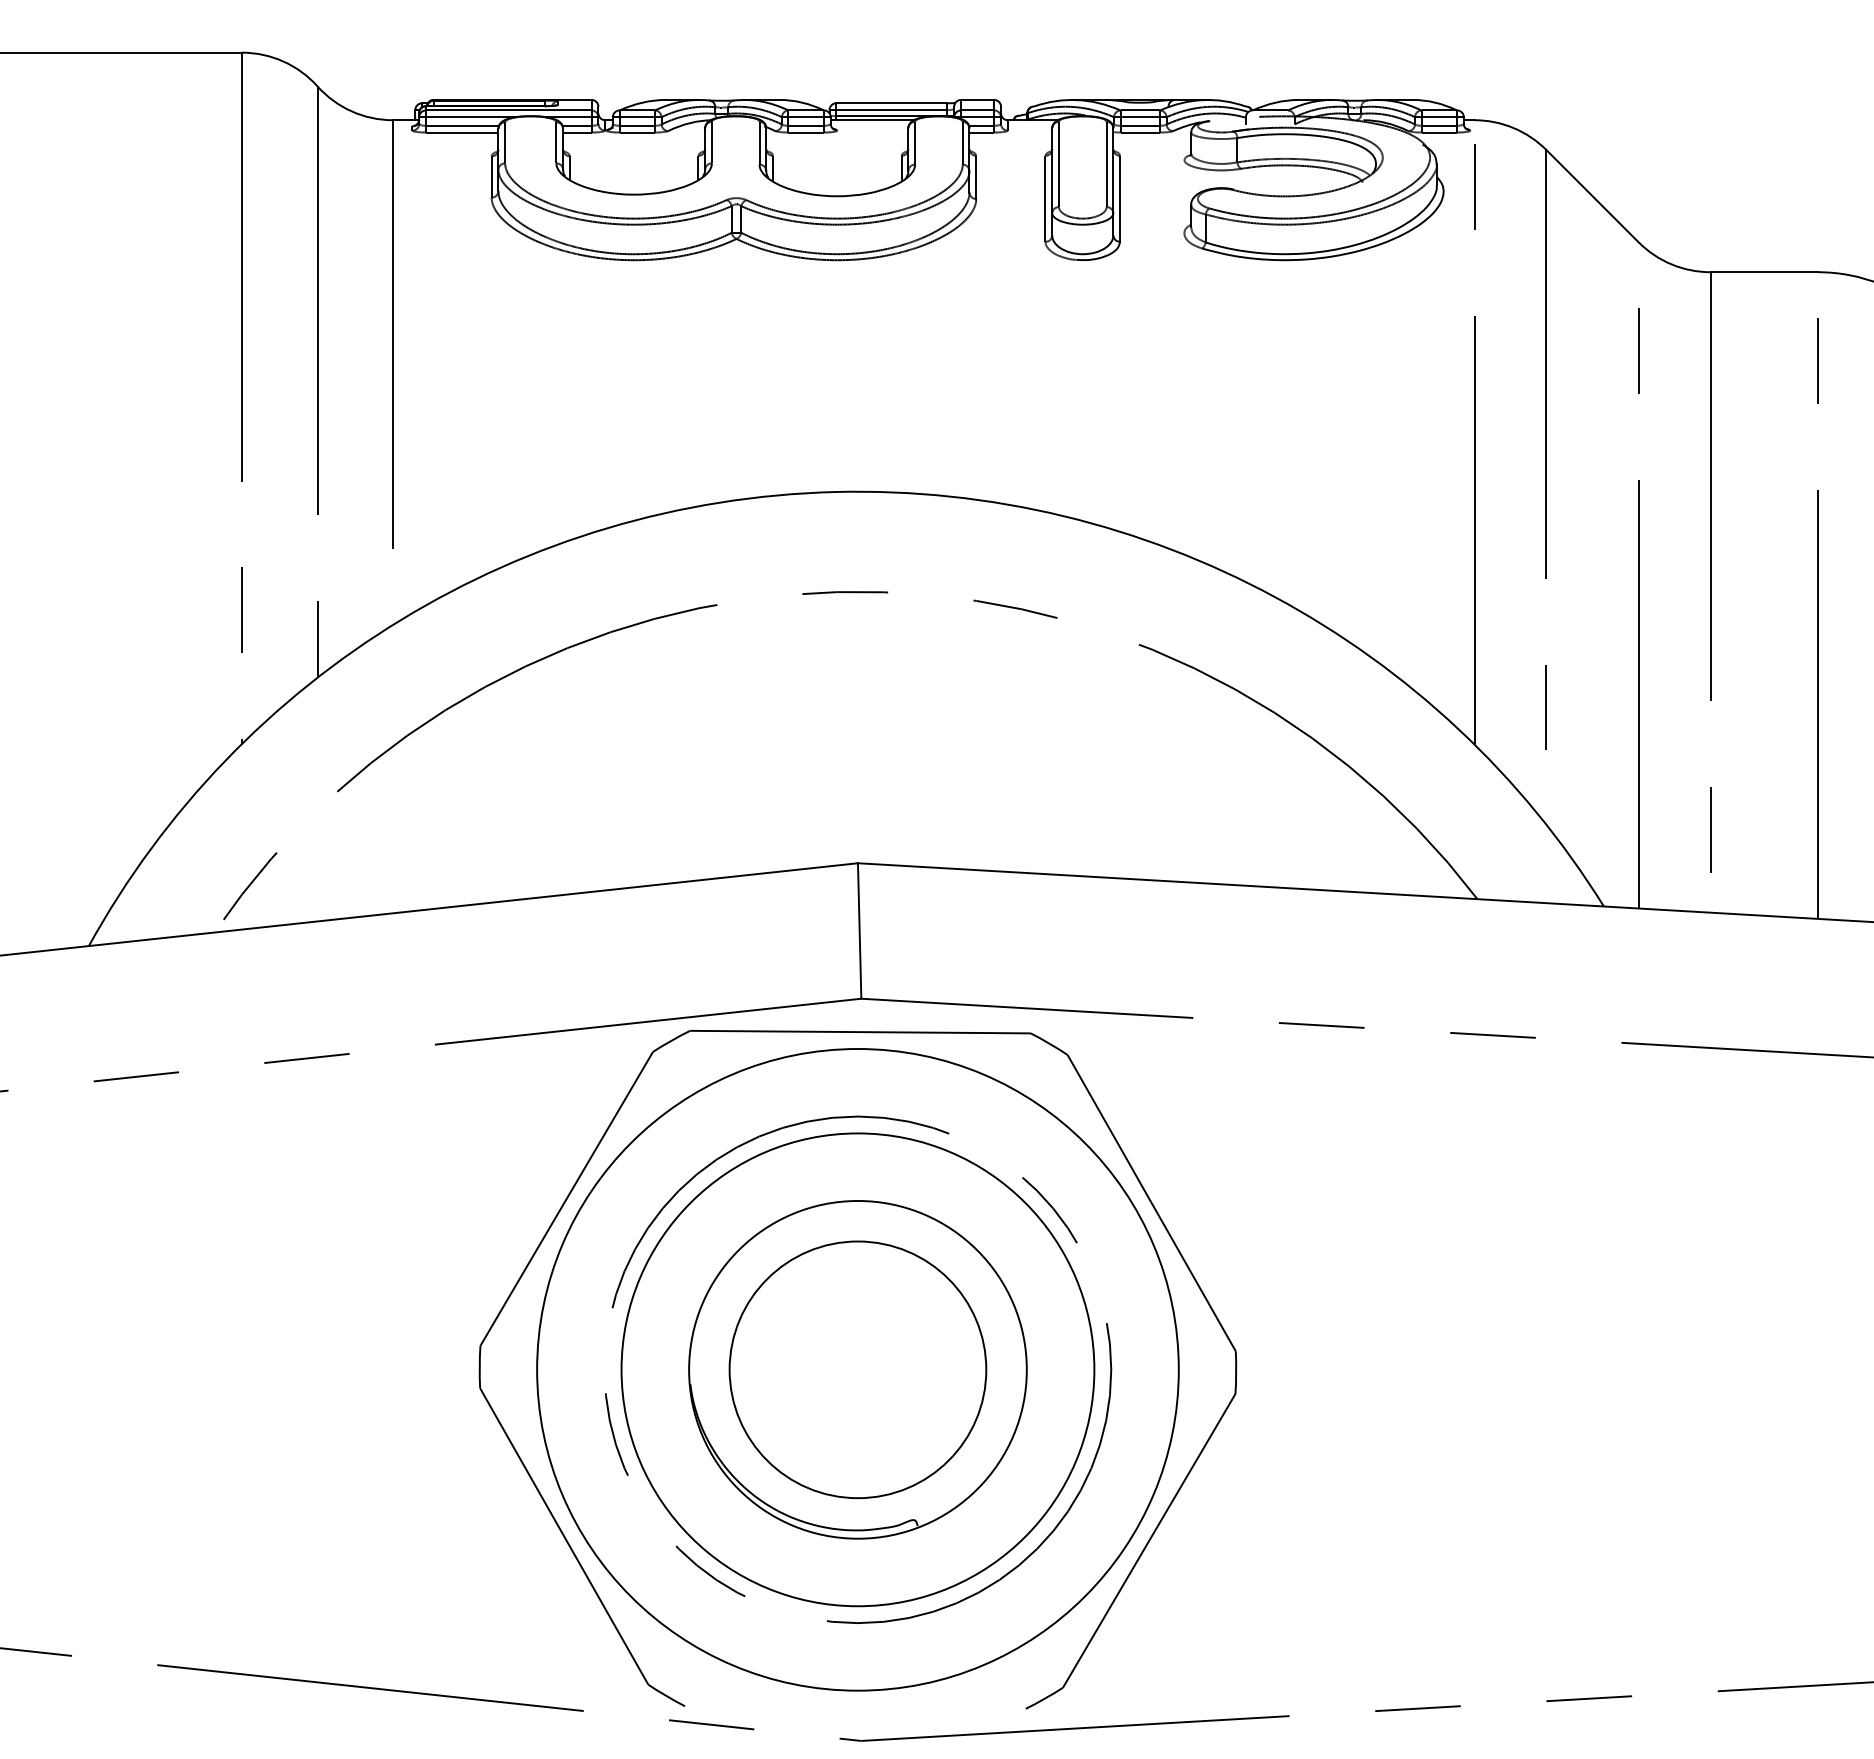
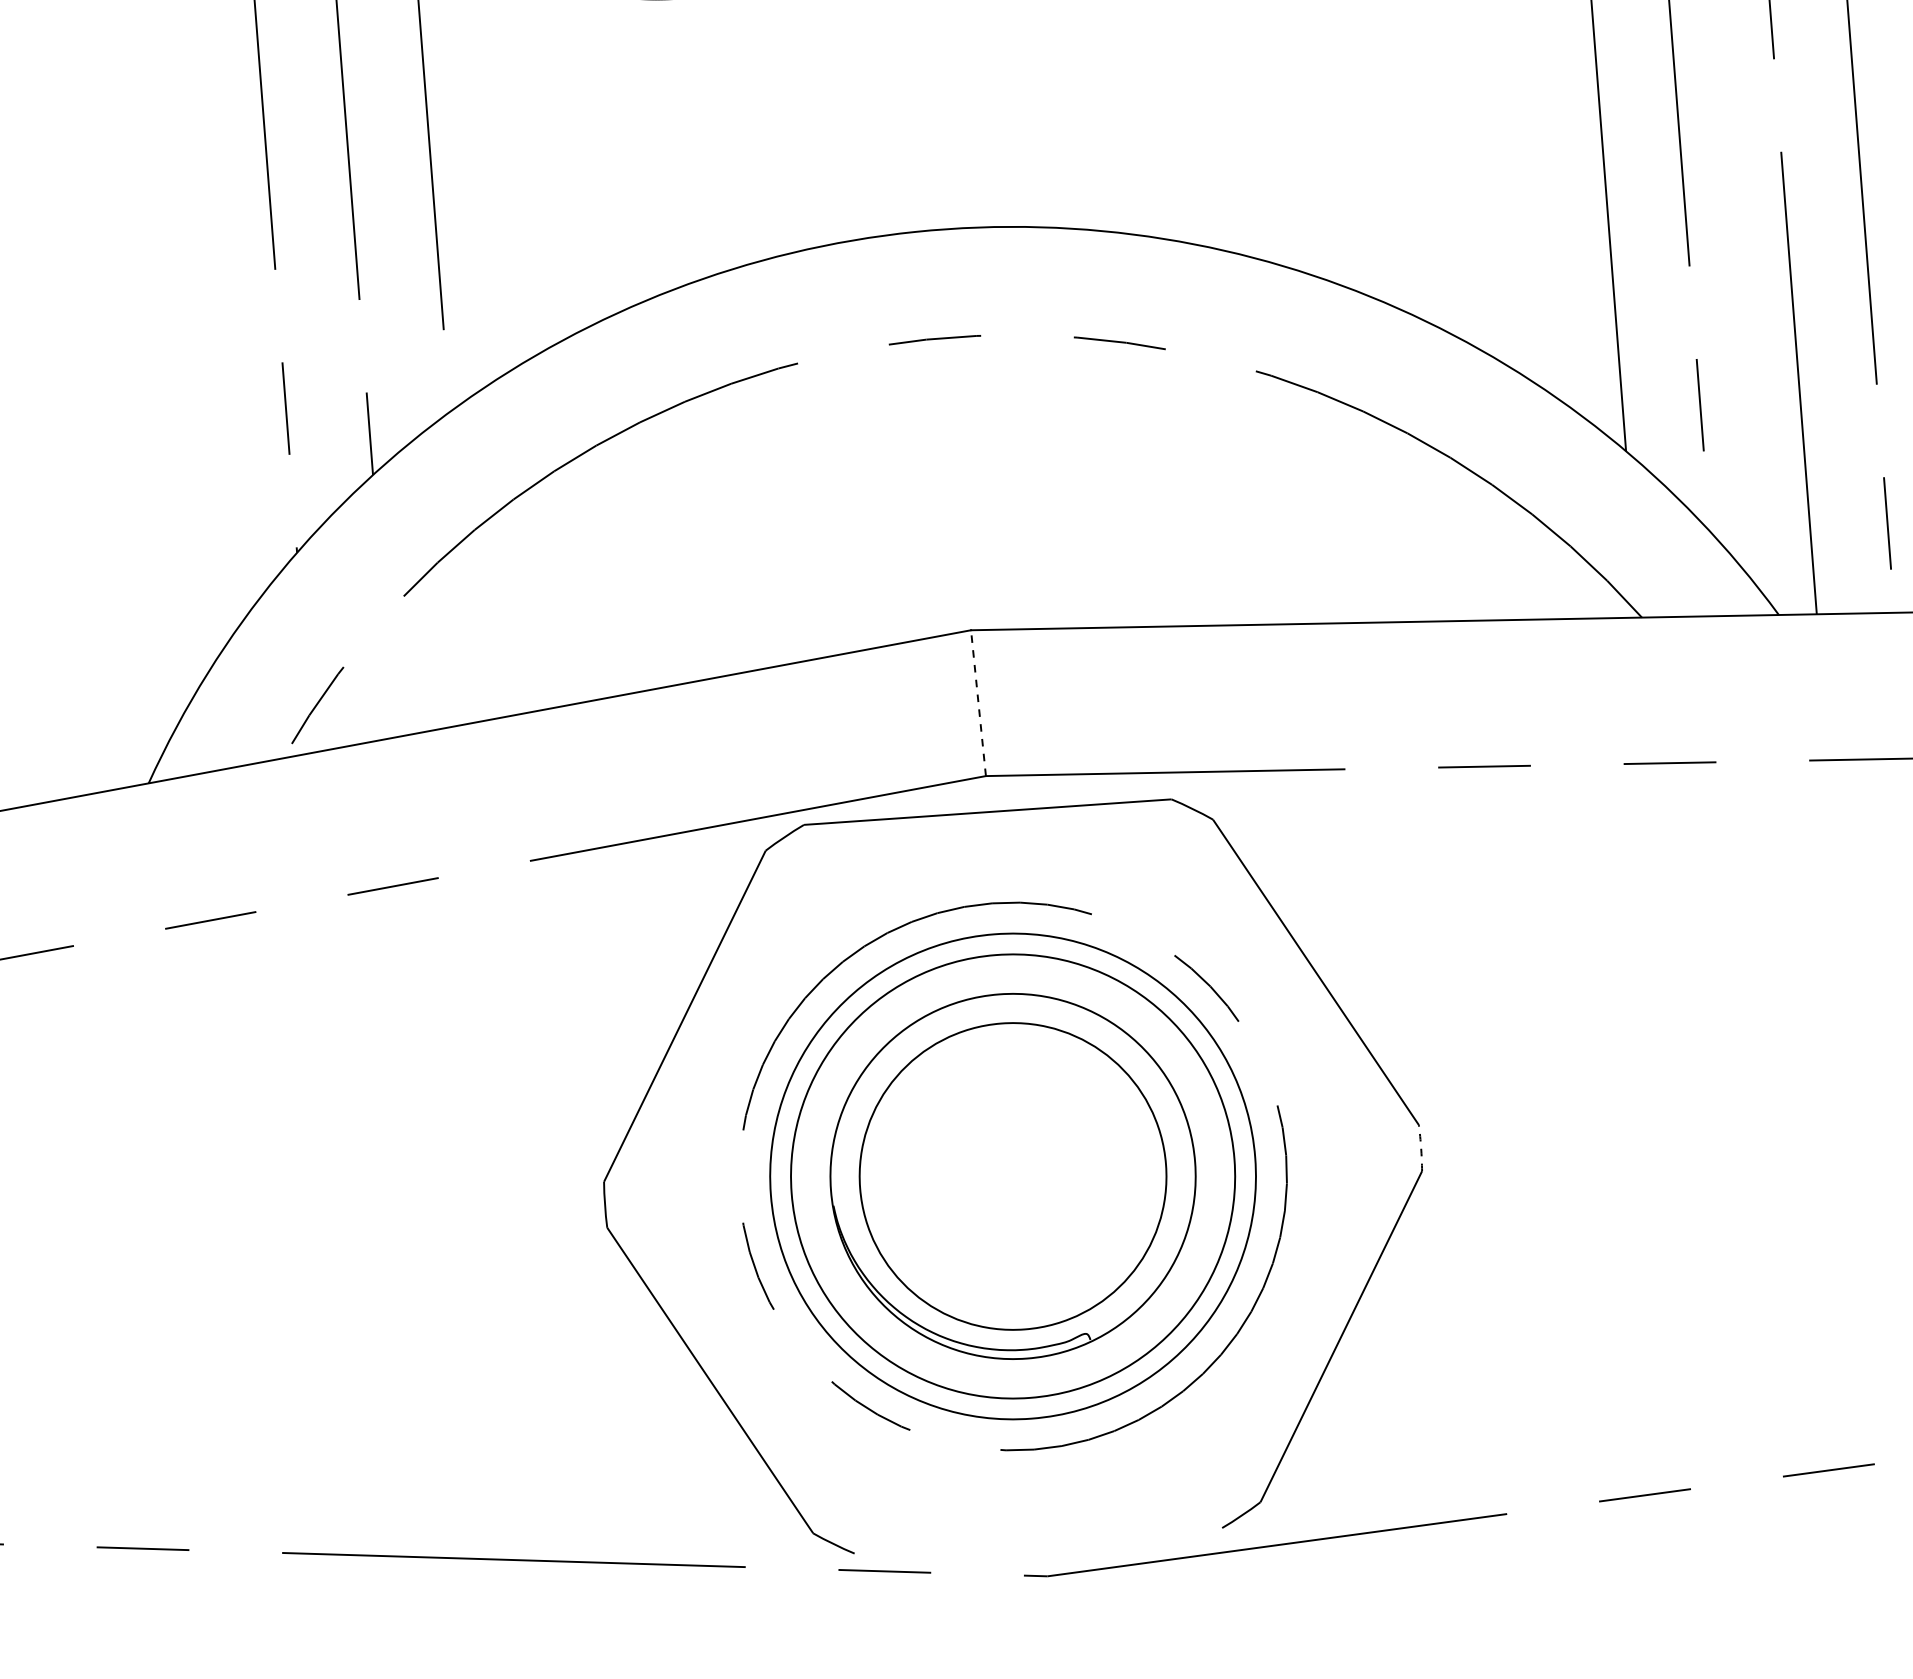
line: (859, 930) -> (978, 702), solid -> dashed
circle: (857, 1369) -> (1012, 1176), size x0.6
circle: (857, 1369) -> (1012, 1176), size x0.7
circle: (857, 1369) -> (1012, 1176), size x1.6
arc: (1236, 1372) -> (1421, 1147), solid -> dashed

